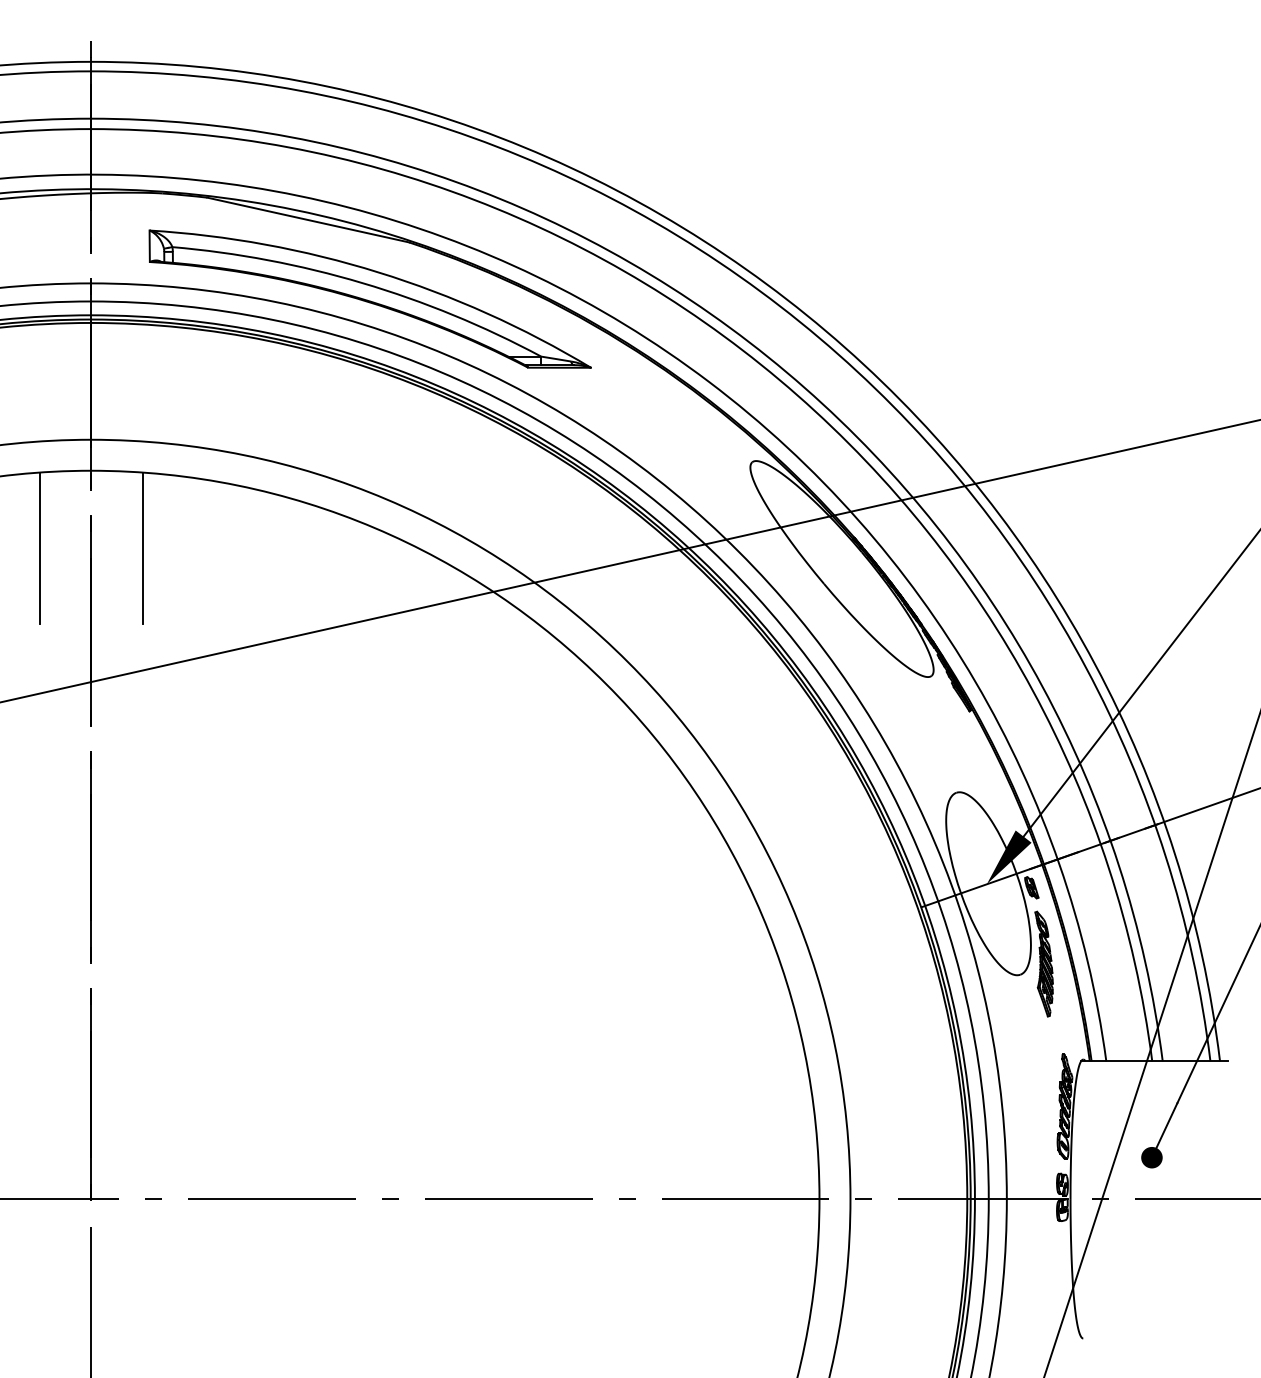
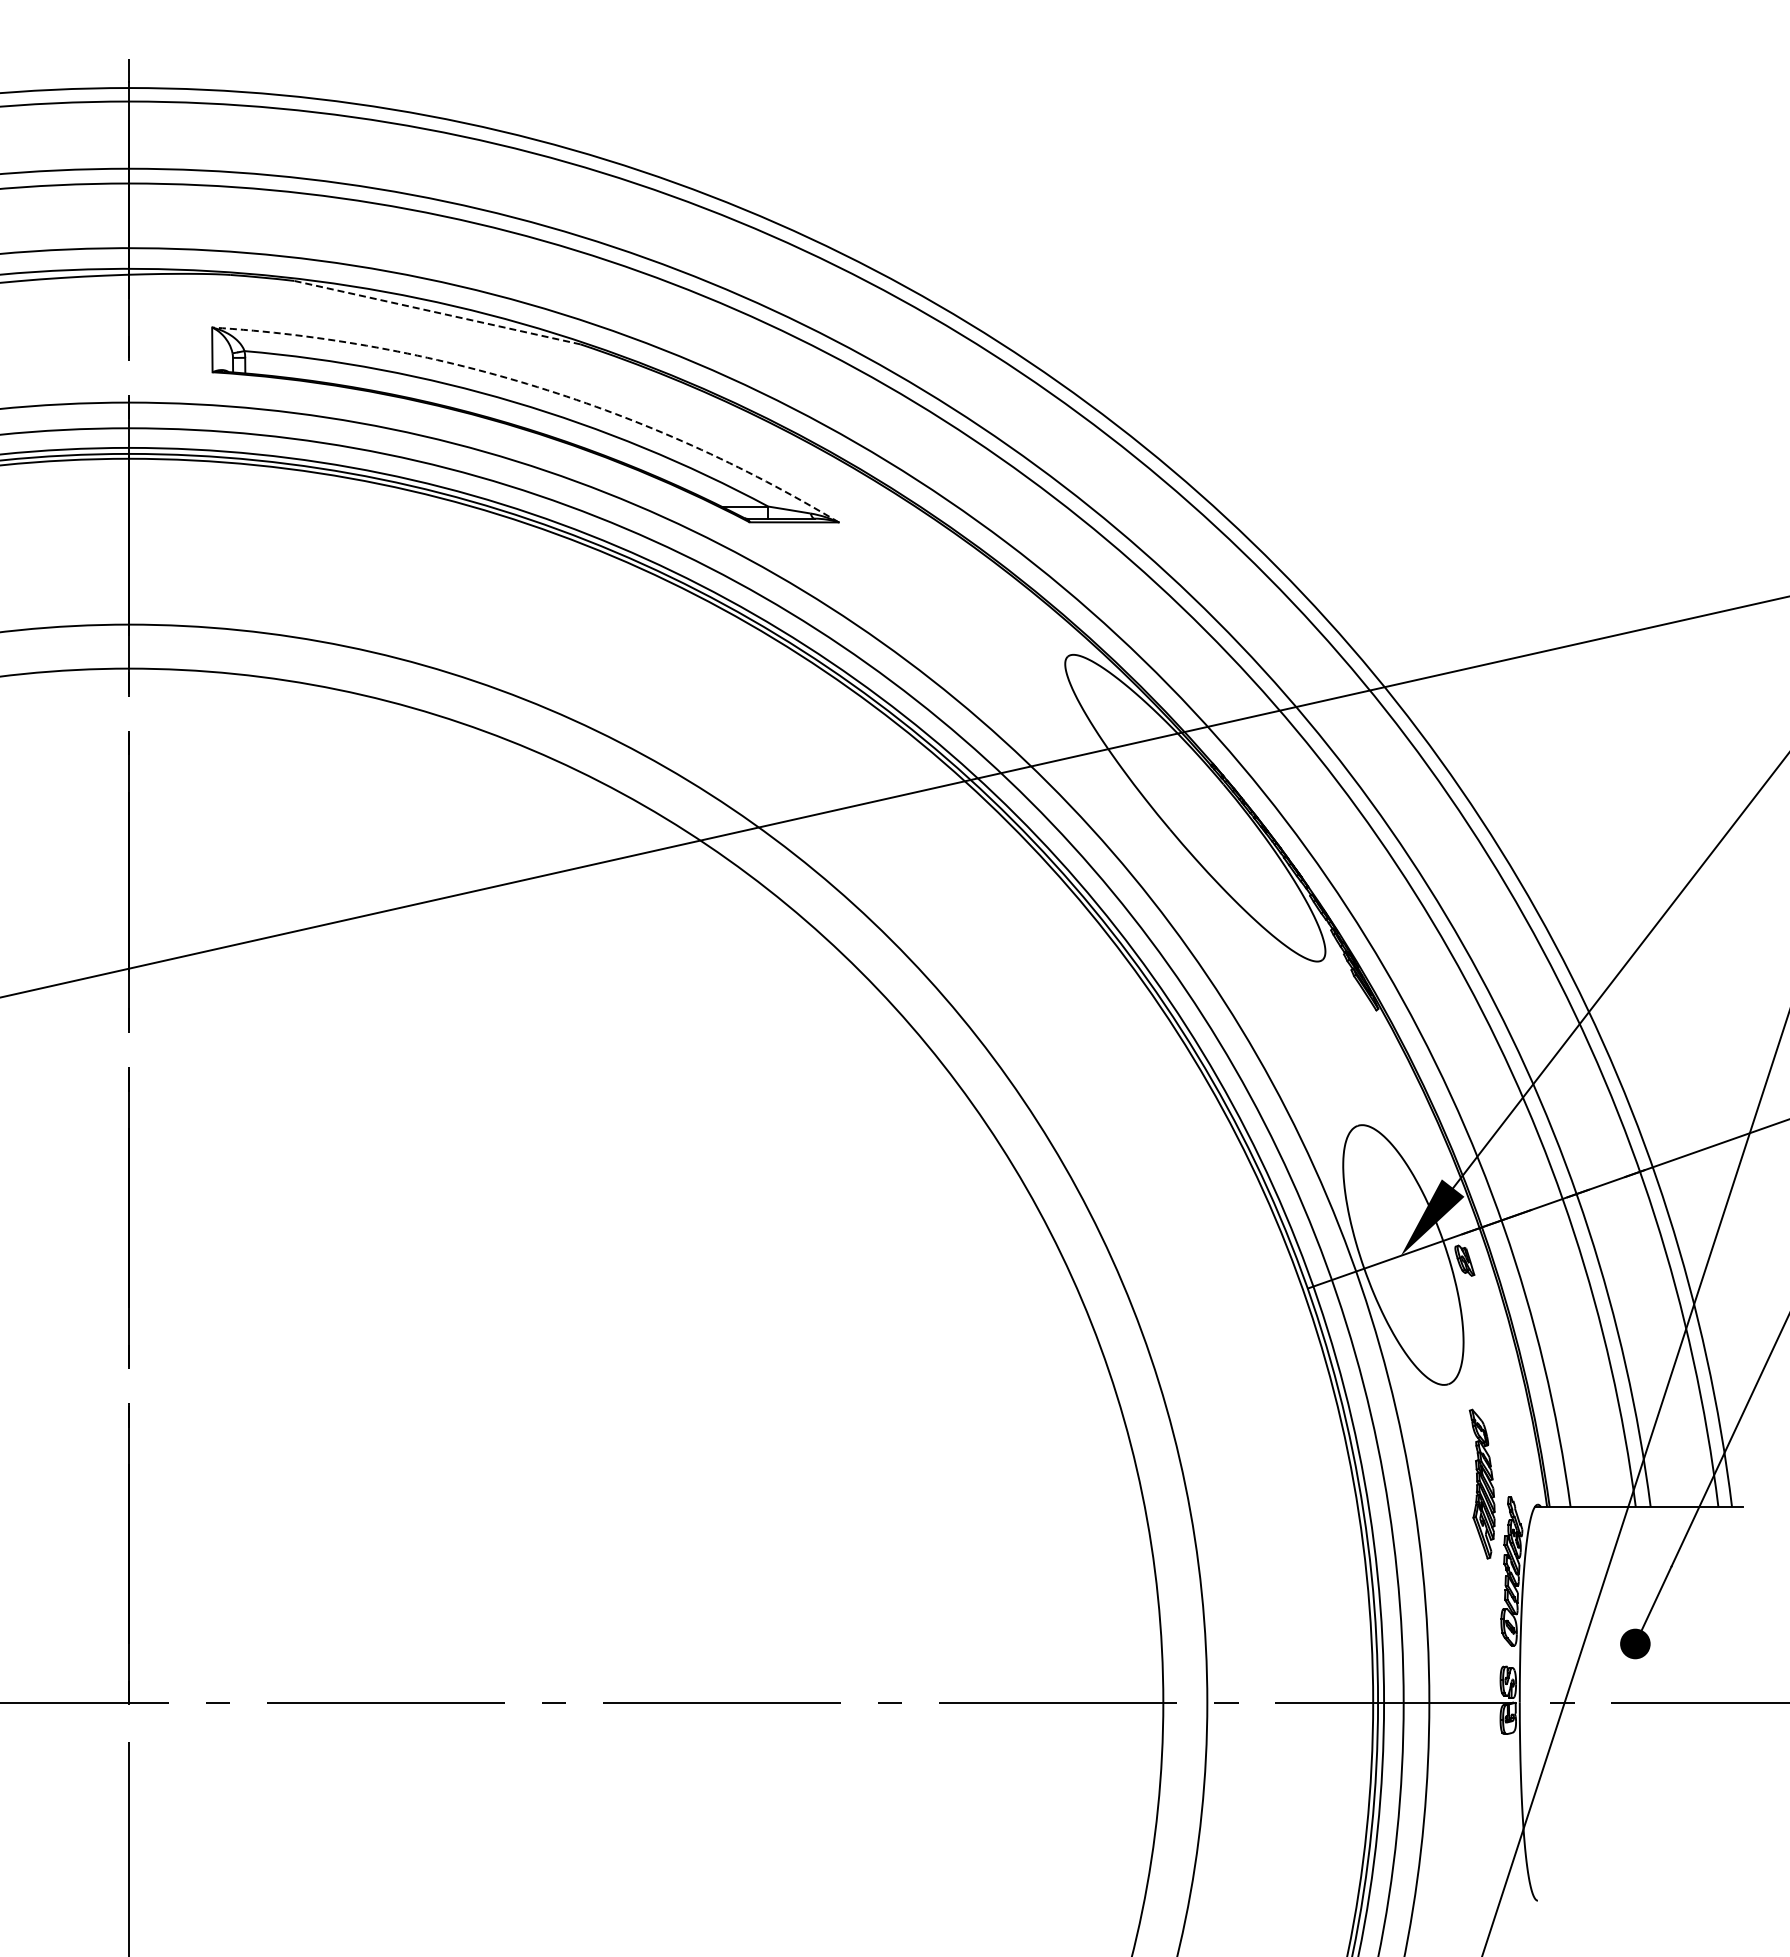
line: (308, 219) -> (437, 312), solid -> dashed
arc: (378, 272) -> (537, 387), solid -> dashed
line: (39, 548) -> (55, 778), removed
line: (142, 548) -> (202, 778), removed
part: (1043, 963) -> (1481, 1483), moved

